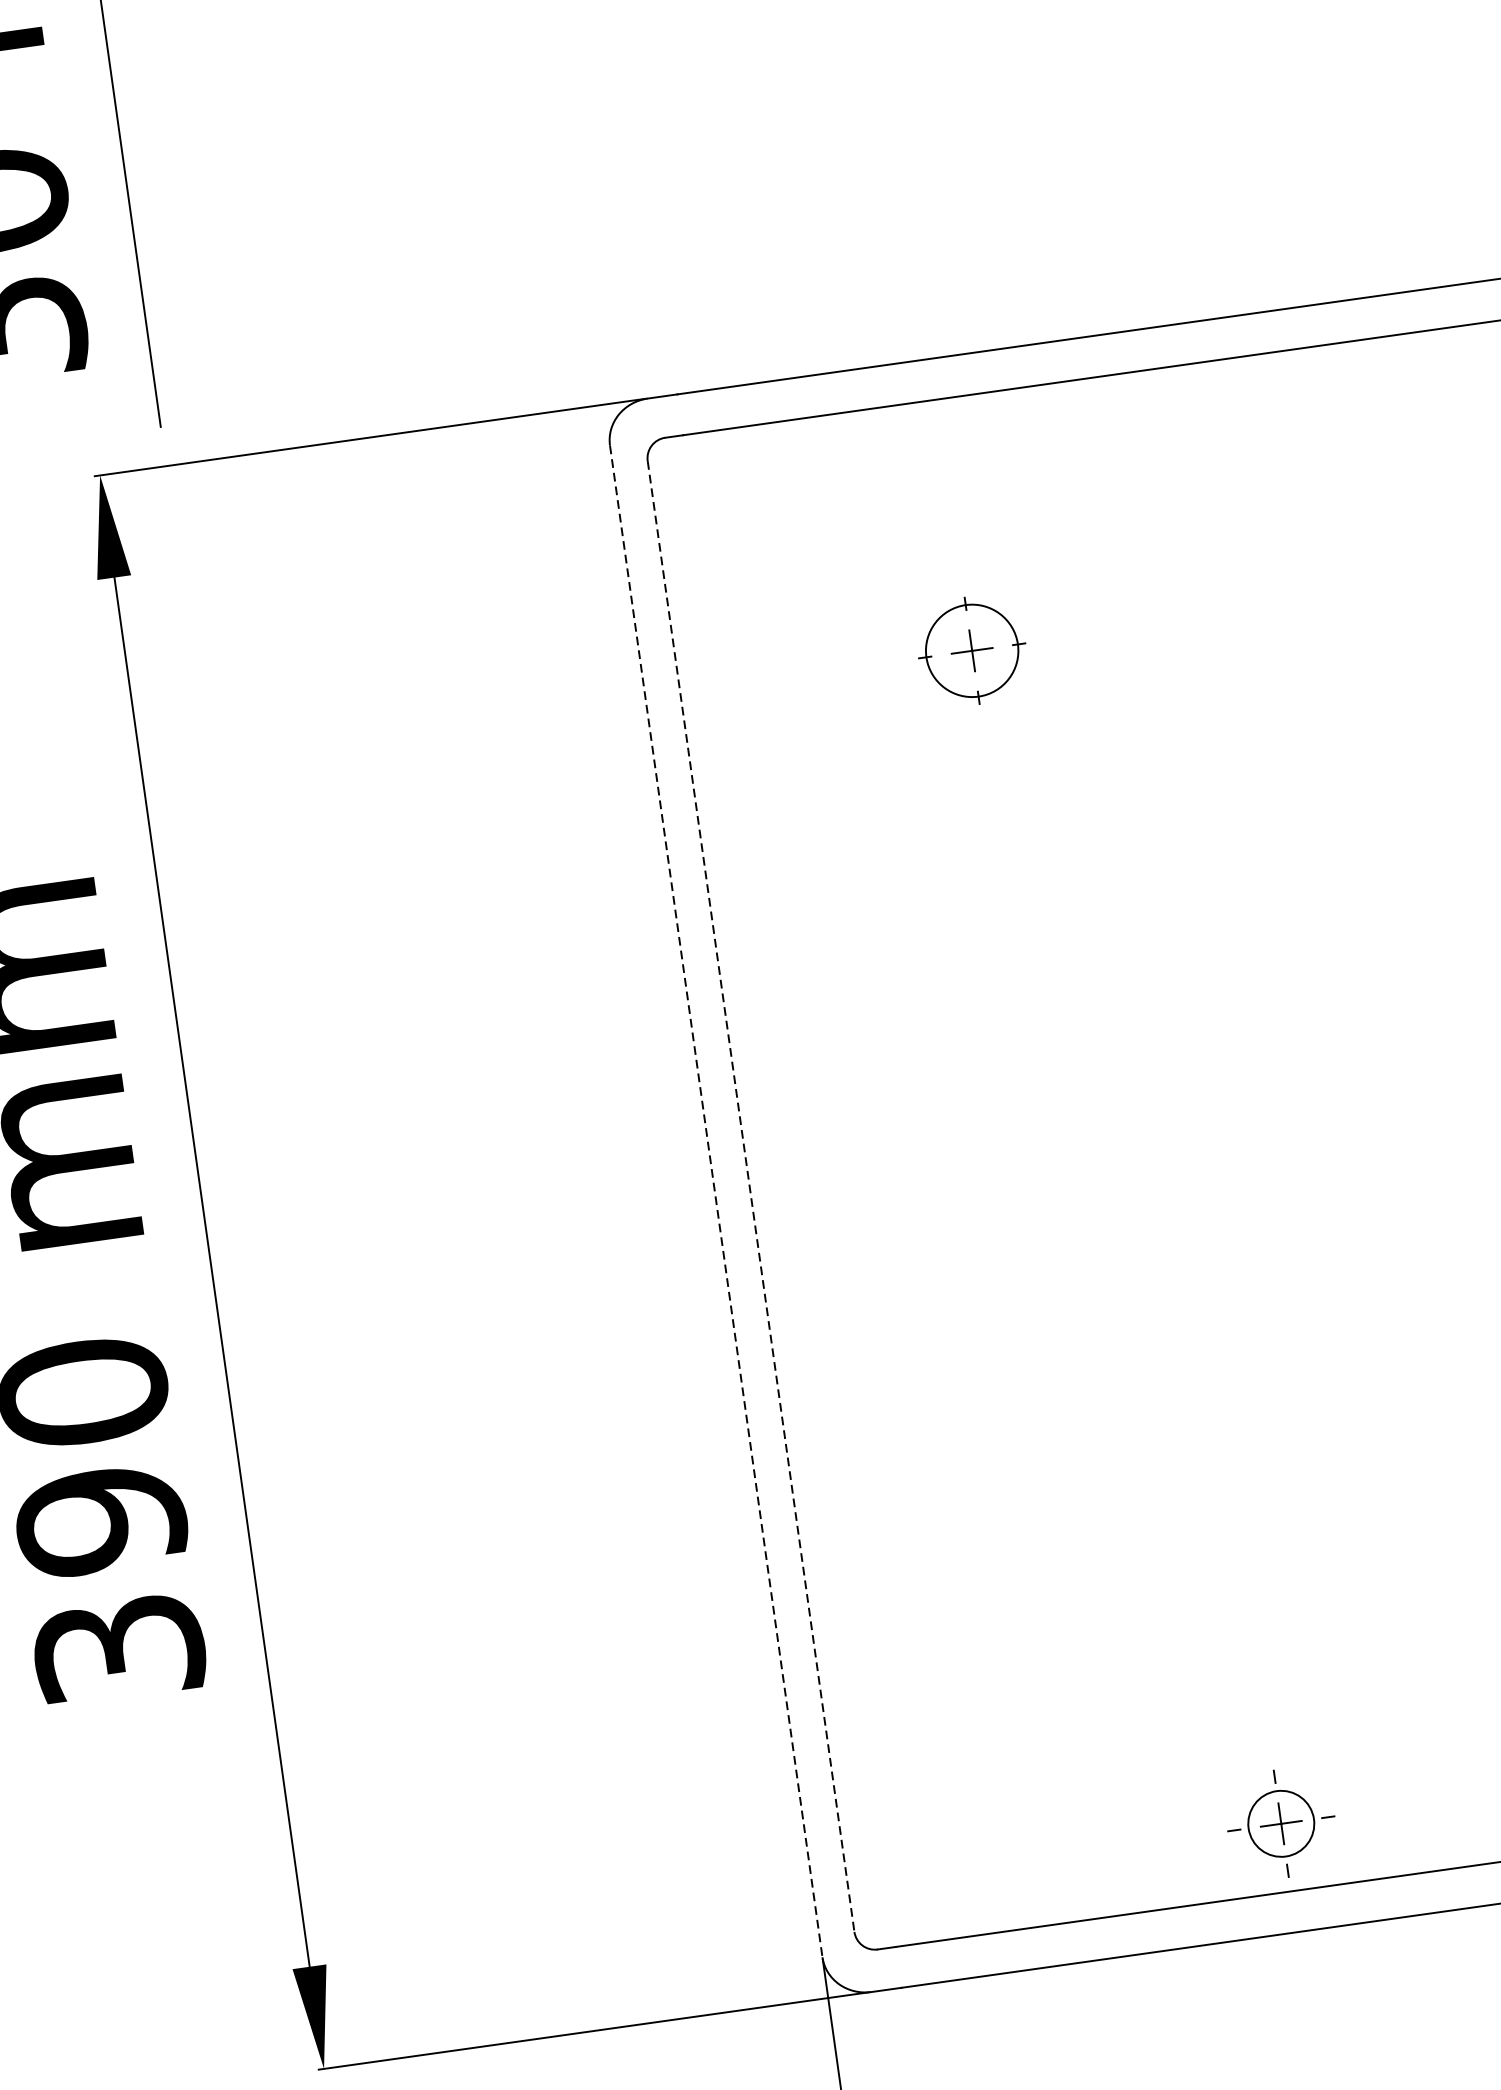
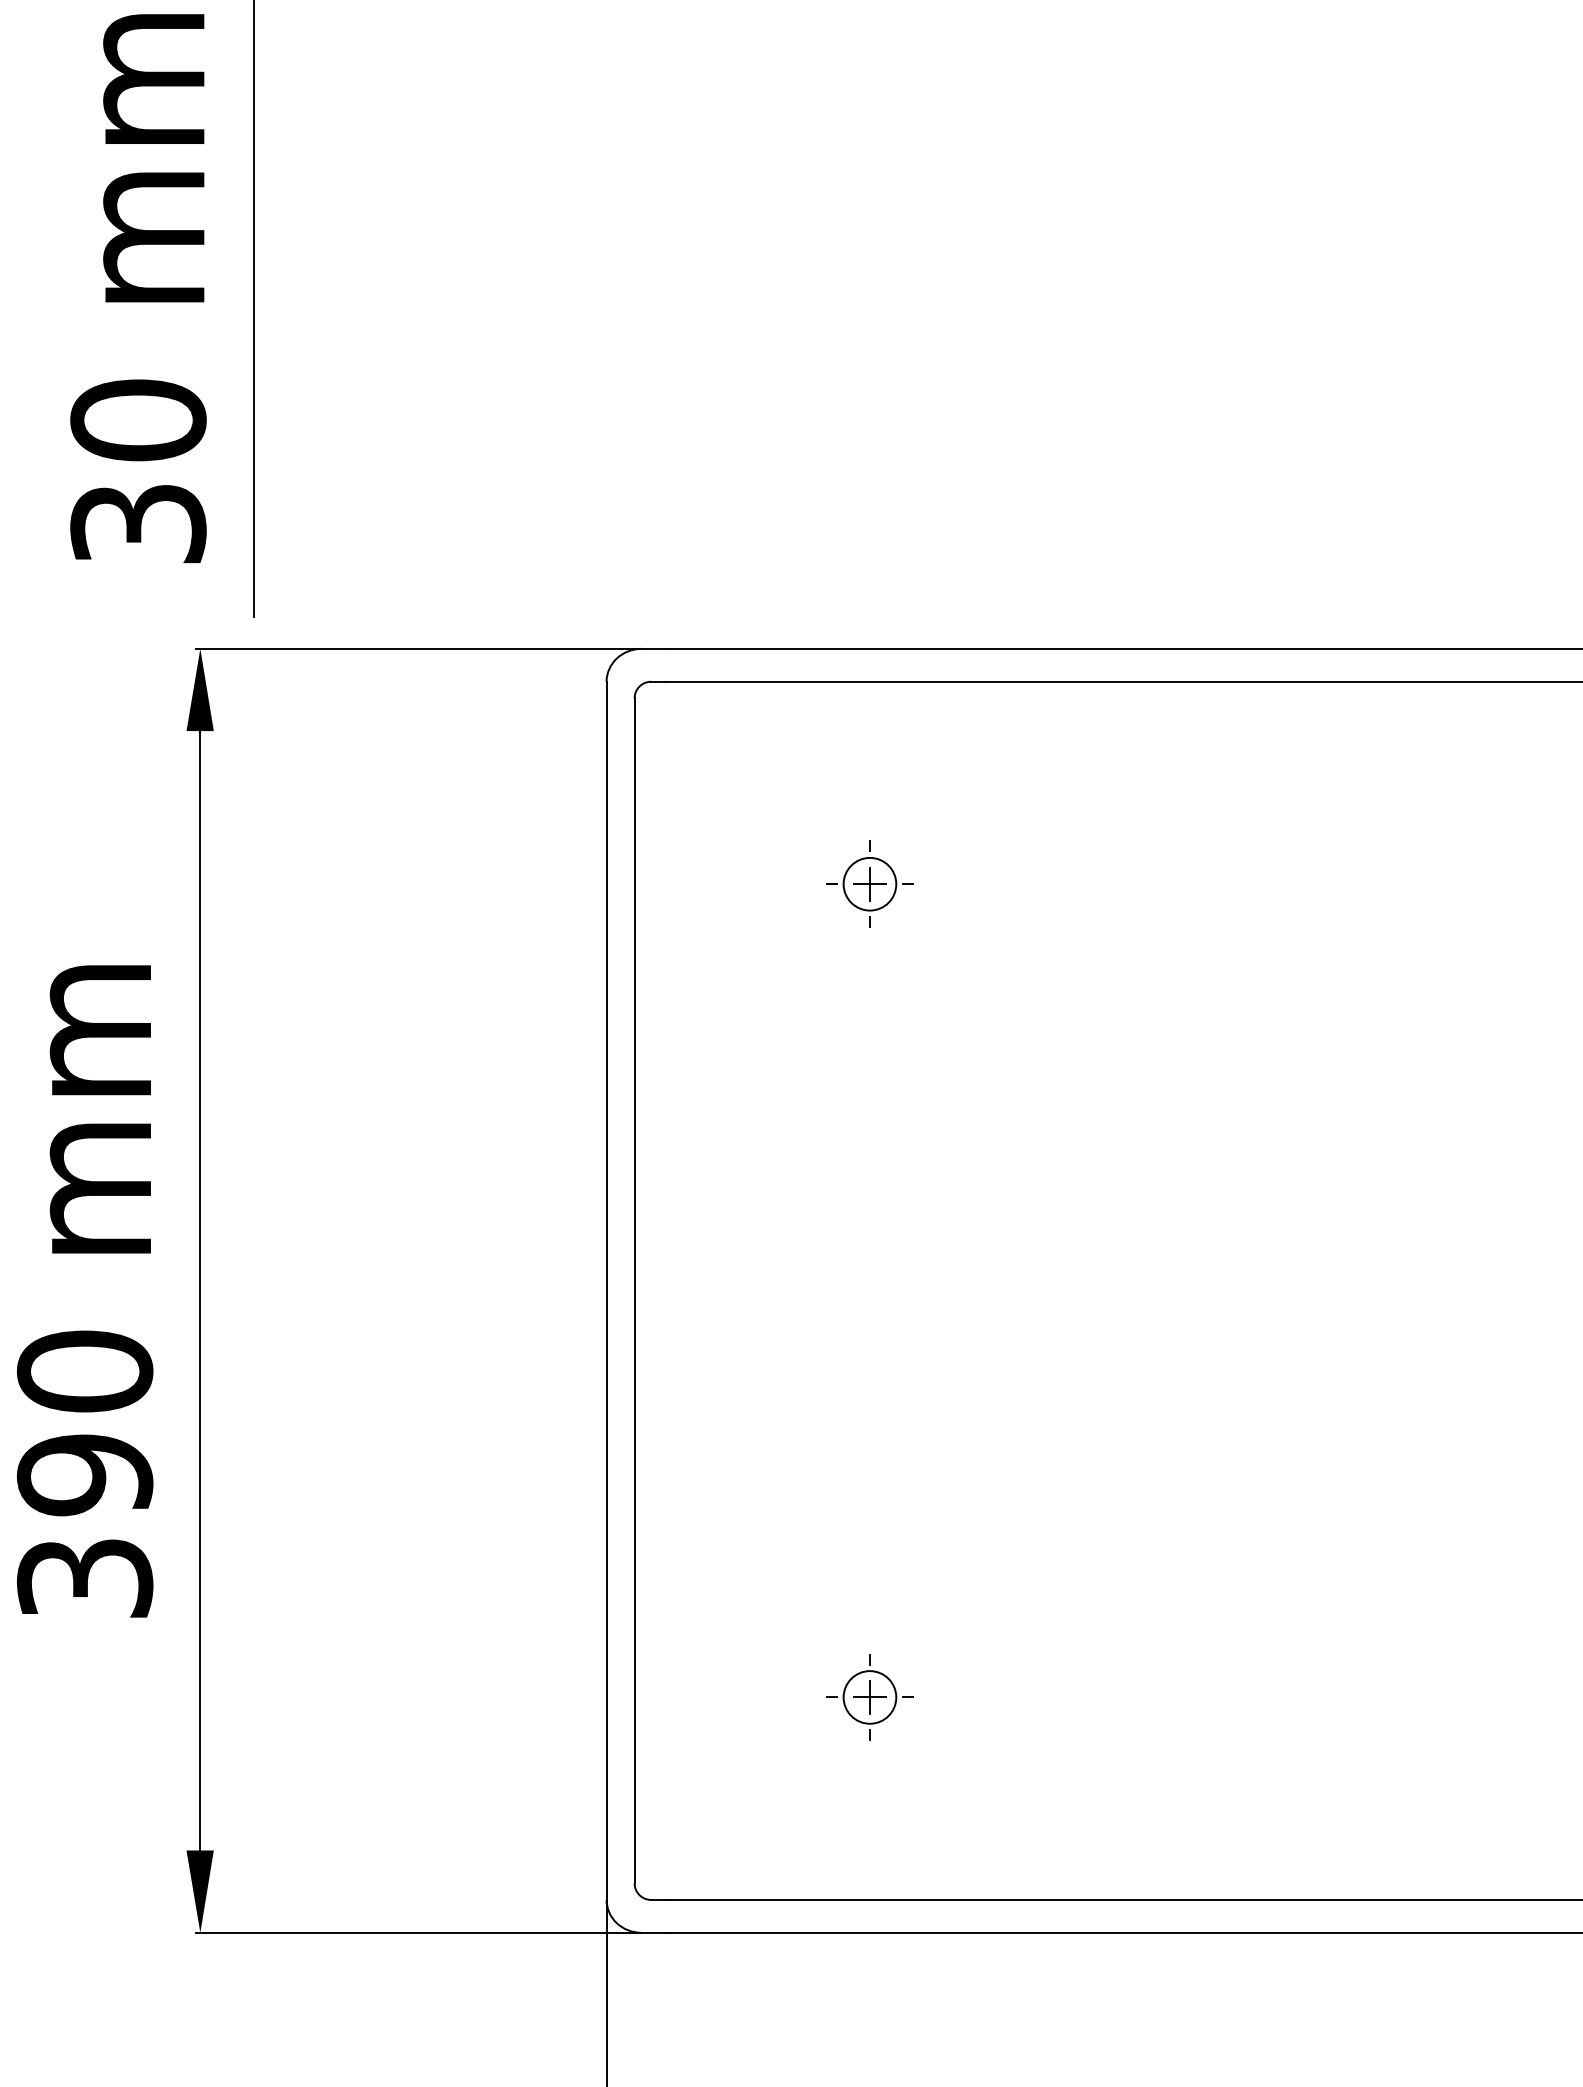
circle: (971, 650) -> (869, 883), size x0.71
line: (750, 1196) -> (634, 1290), dashed -> solid
line: (716, 1202) -> (606, 1291), dashed -> solid
part: (1280, 1823) -> (869, 1697), moved

